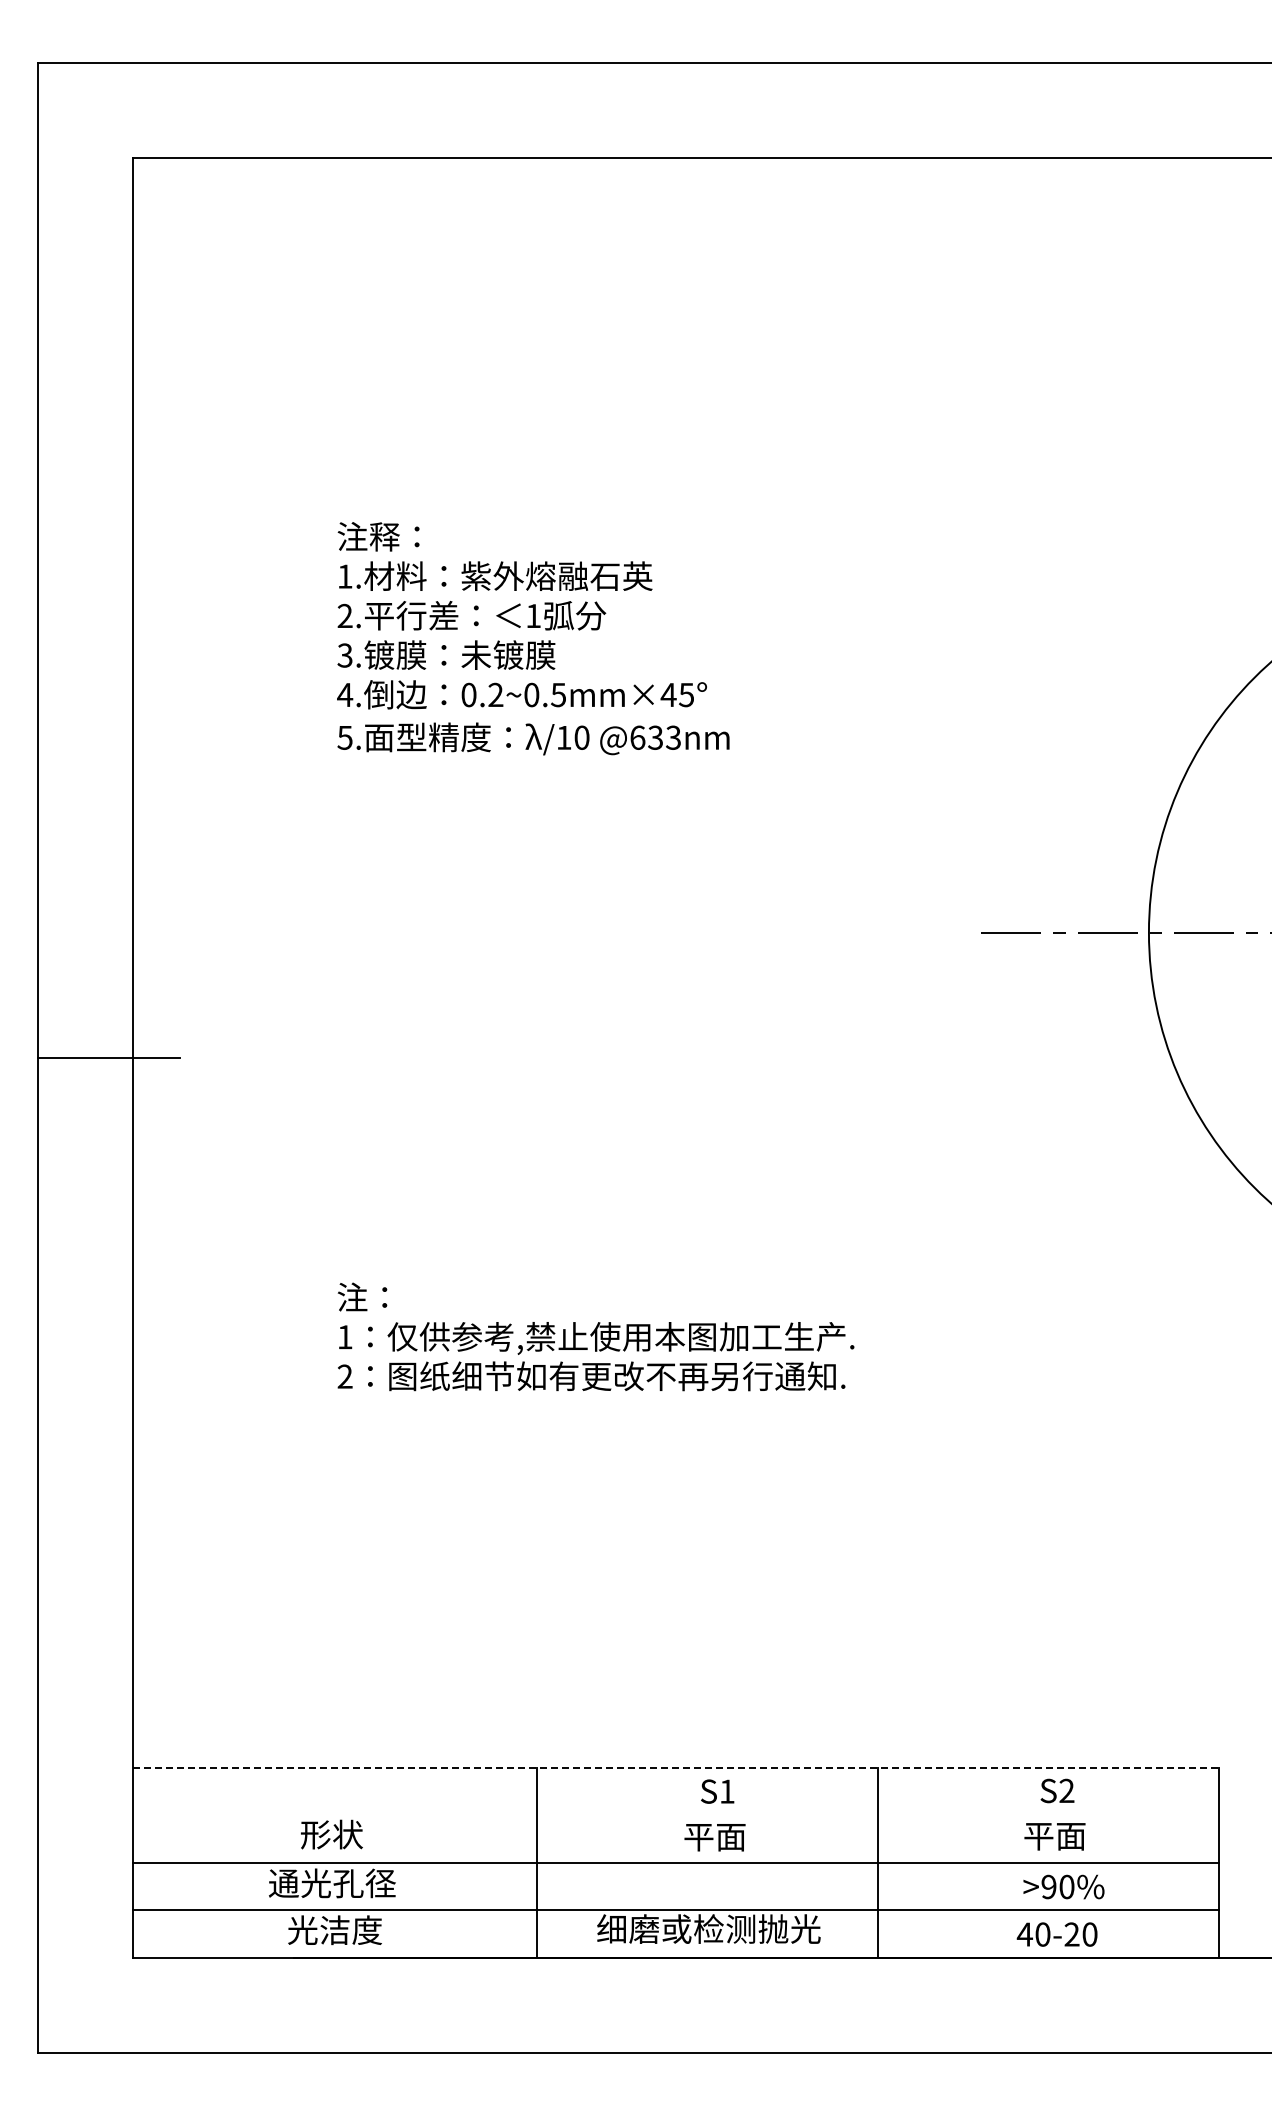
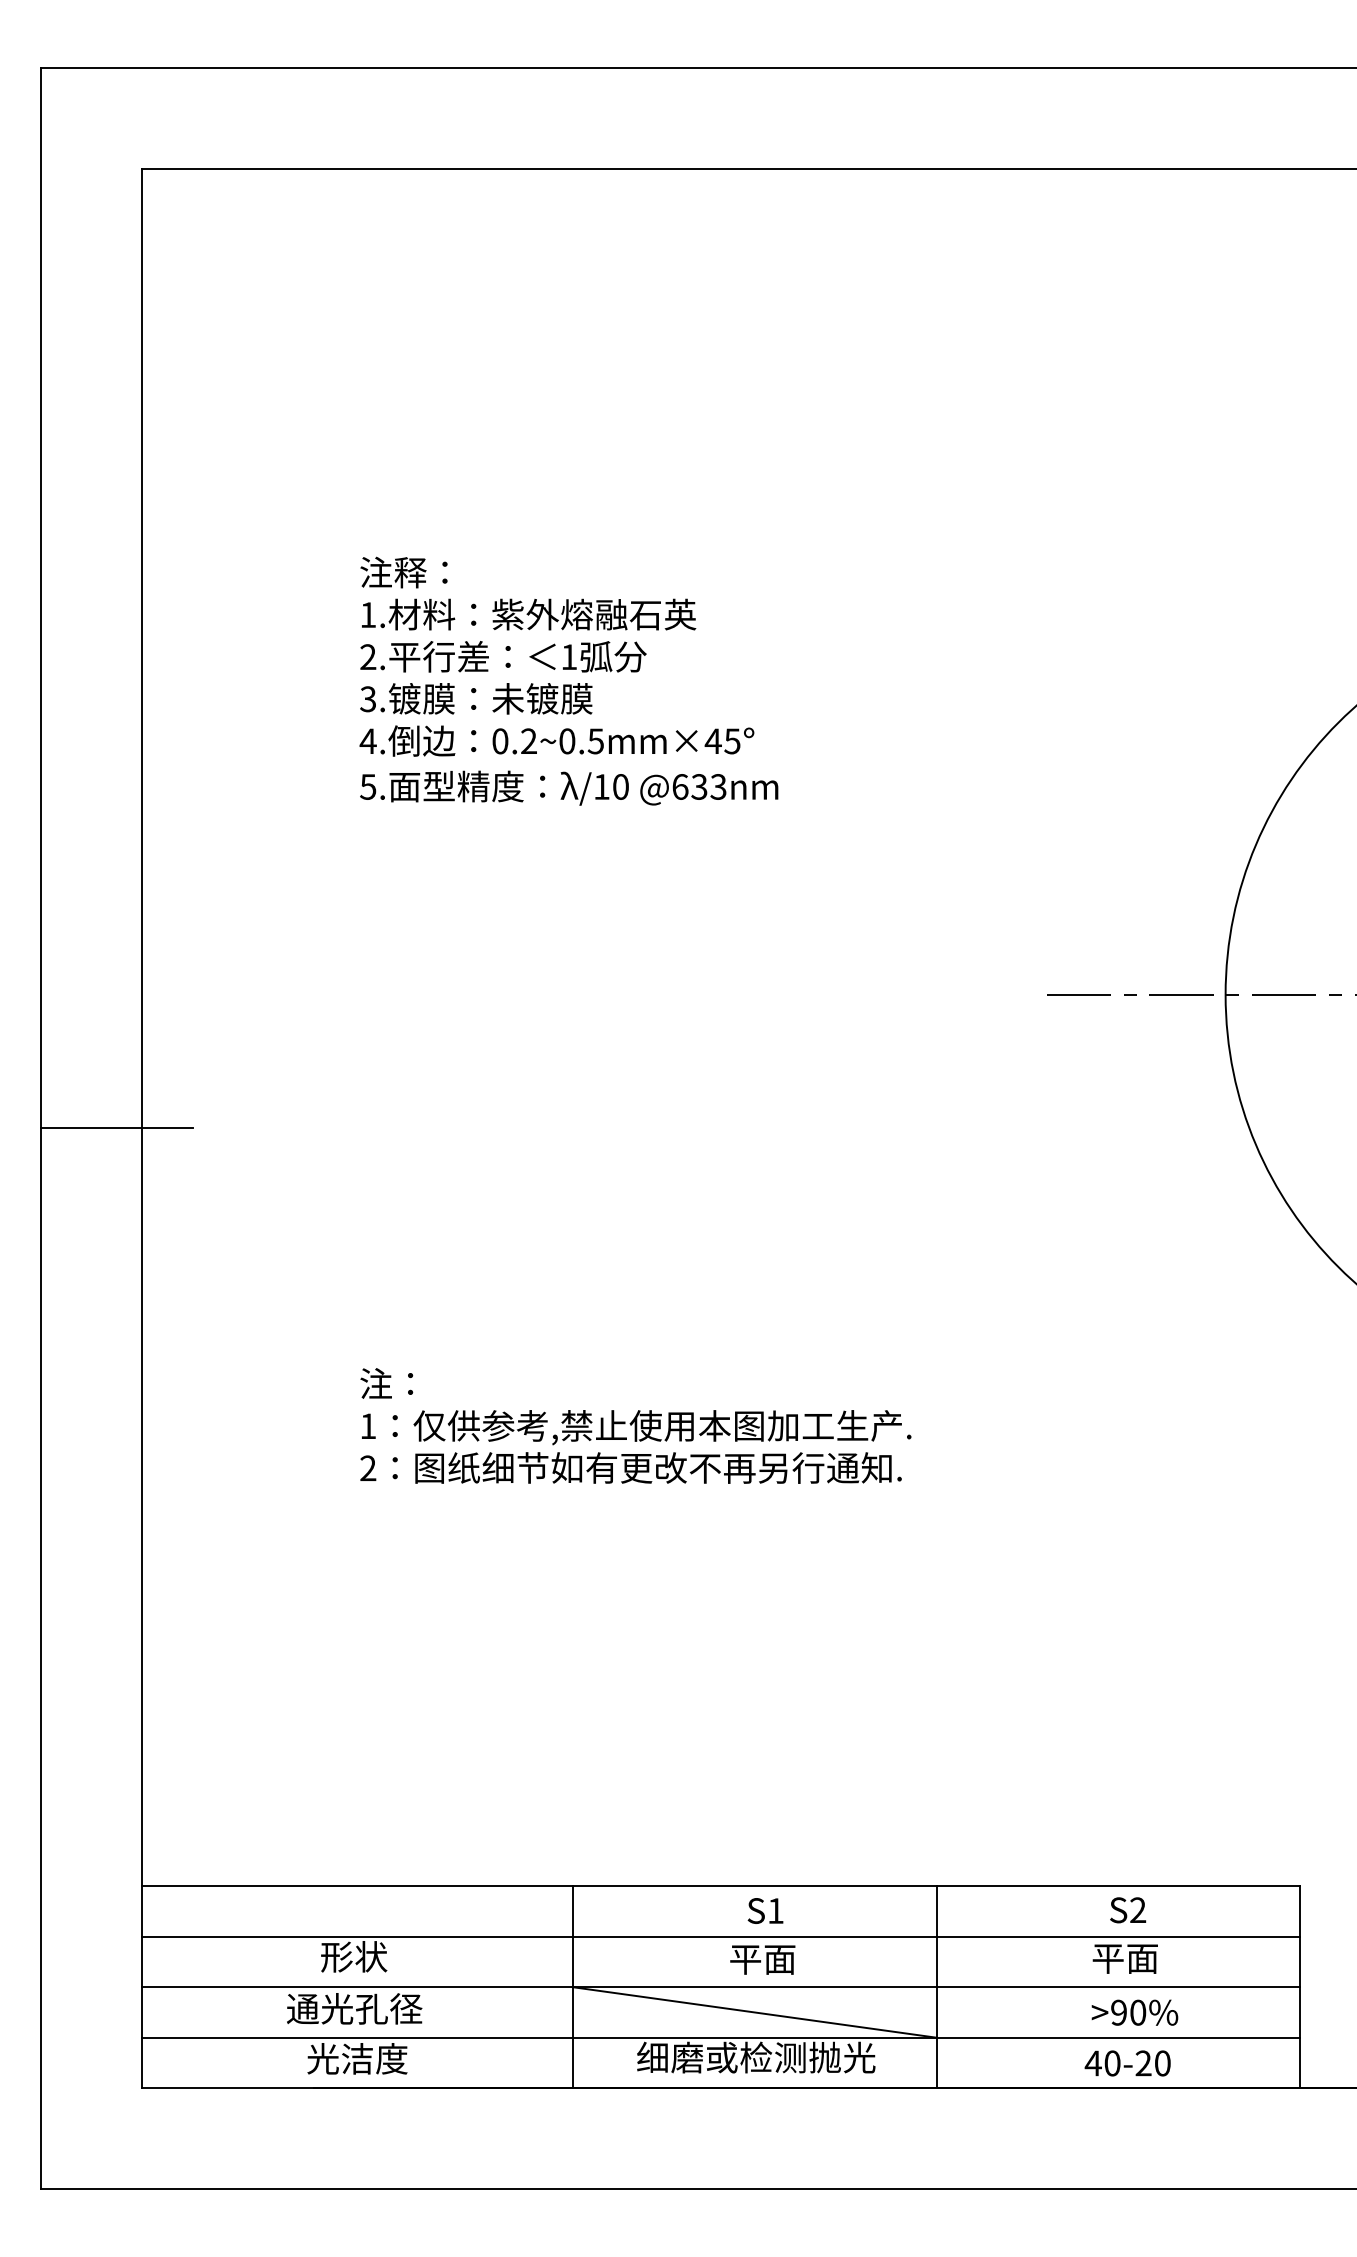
line: (676, 1768) -> (721, 1886), dashed -> solid
line: (675, 1815) -> (720, 1936), added
line: (706, 1886) -> (753, 2012), added

